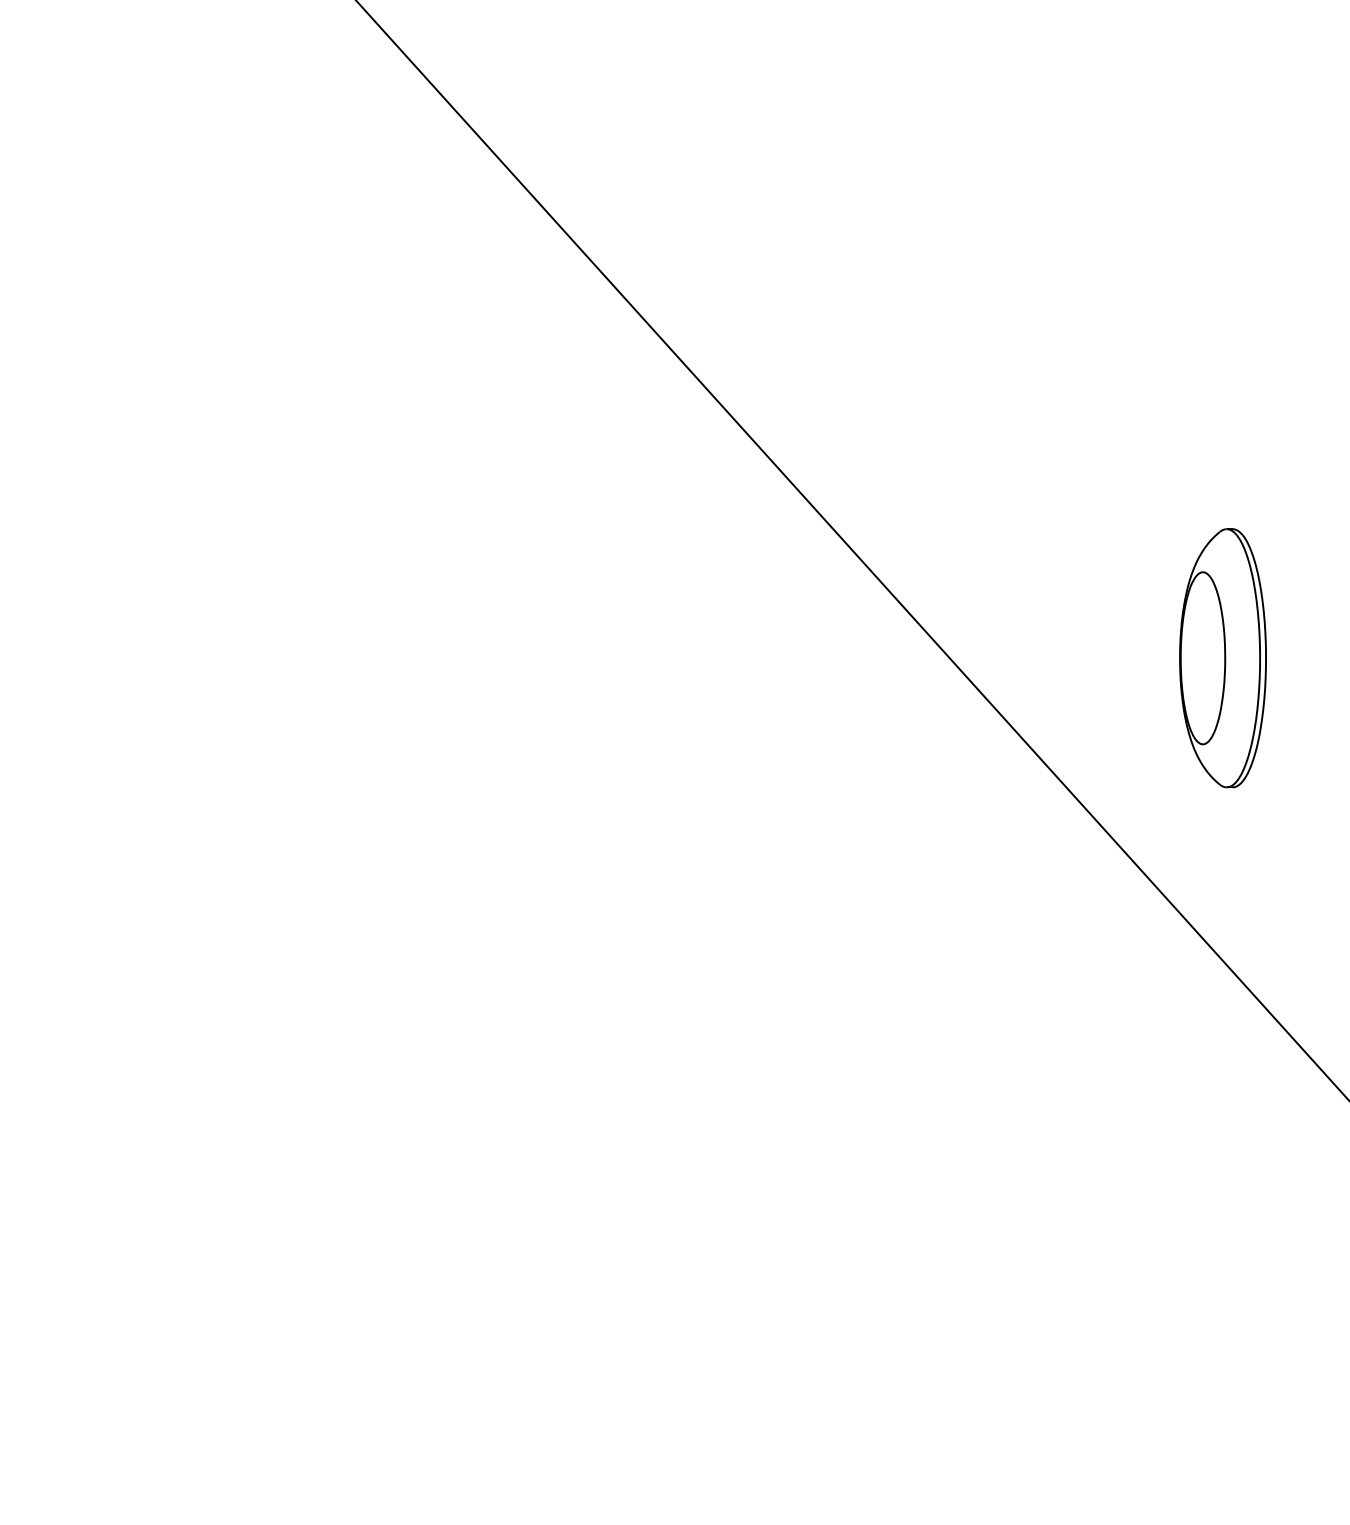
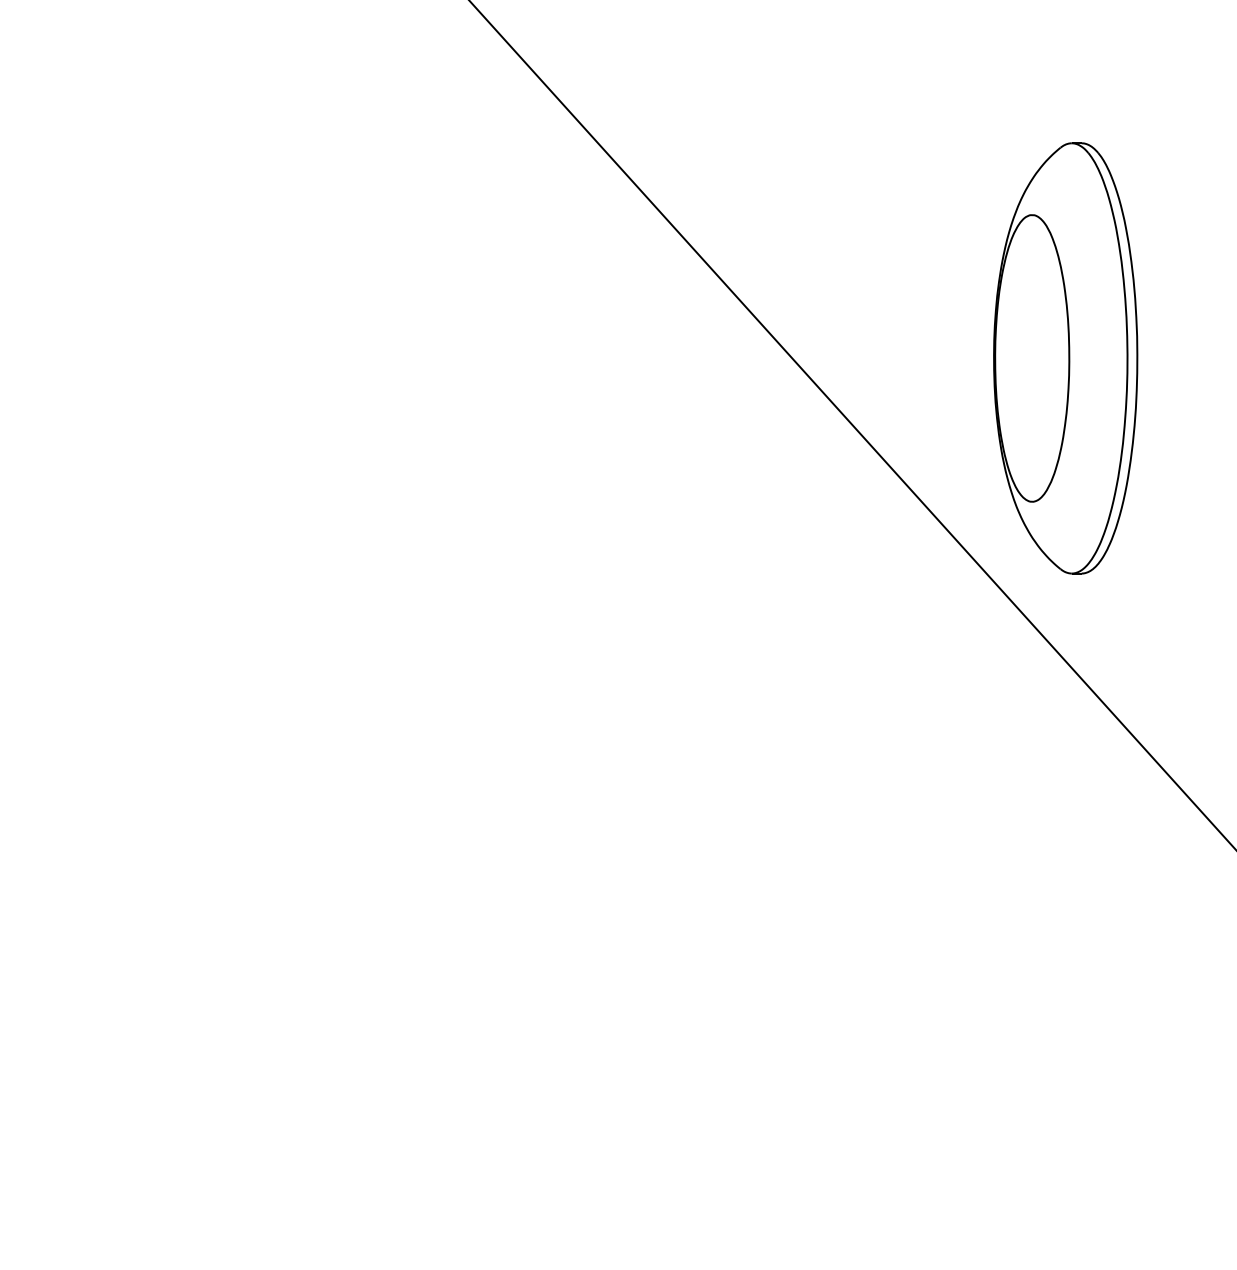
part: (1222, 658) -> (1065, 358), size x1.67

